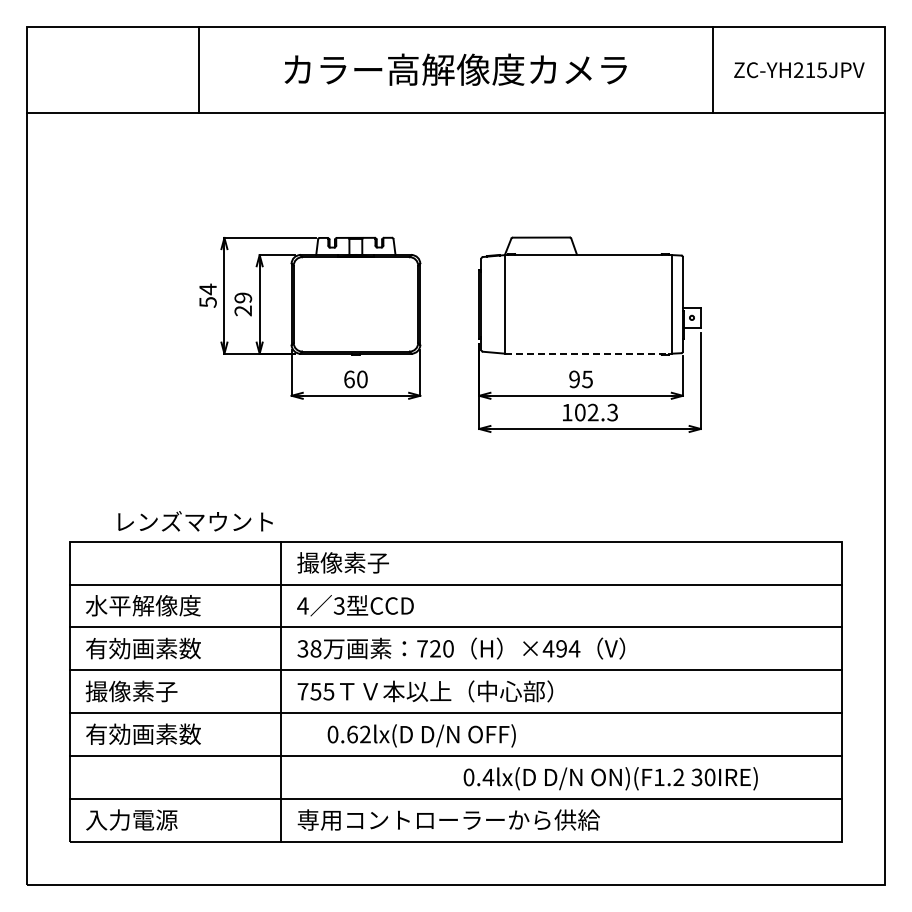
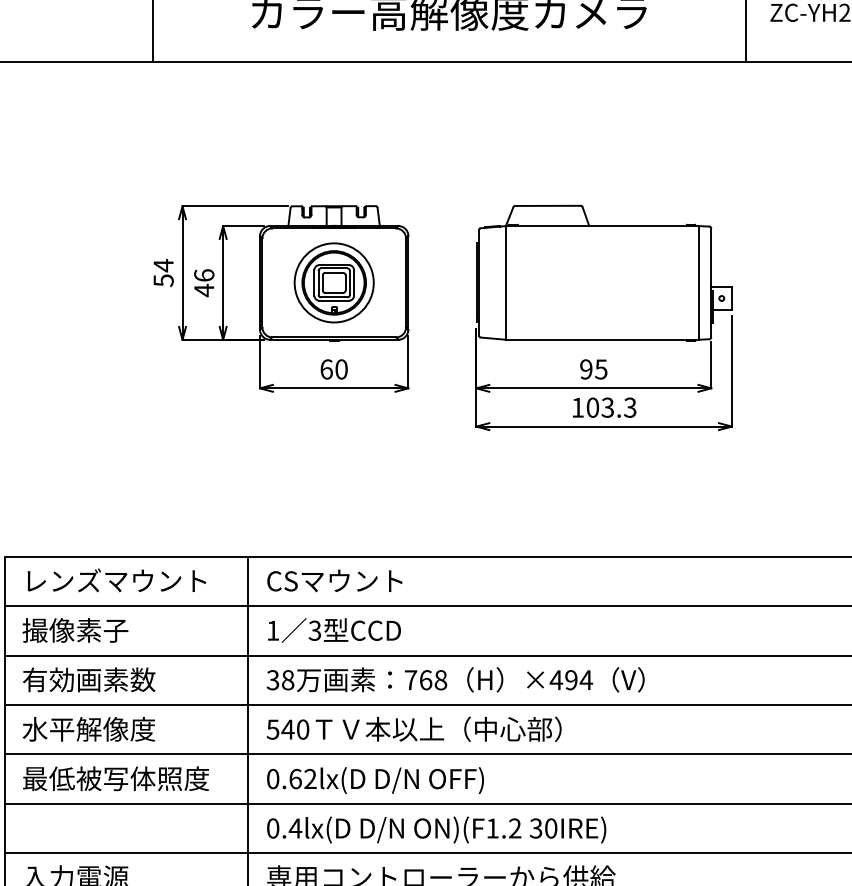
text: (243, 304) -> (204, 283), 29 -> 46
part: (355, 304) -> (333, 283), added
line: (588, 353) -> (602, 339), dashed -> solid
text: (592, 412) -> (607, 407), 102.3 -> 103.3
text: (195, 521) -> (116, 580), moved
text: (356, 562) -> (334, 580), 撮像素子 -> CSマウント
text: (142, 605) -> (88, 630), 水平解像度 -> 撮像素子
text: (302, 605) -> (272, 630), 4 -> 1
text: (441, 648) -> (432, 679), 720 -> 768
text: (142, 691) -> (88, 729), 撮像素子 -> 水平解像度
text: (315, 691) -> (287, 729), 755 -> 540
text: (166, 733) -> (115, 777), 有効画素数 -> 最低被写体照度
text: (421, 735) -> (375, 780), moved
text: (610, 778) -> (436, 829), moved

